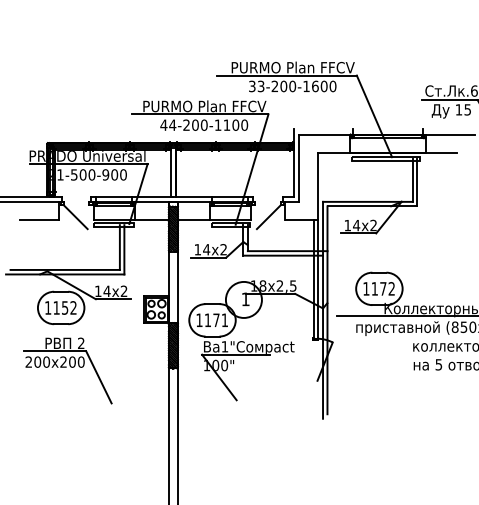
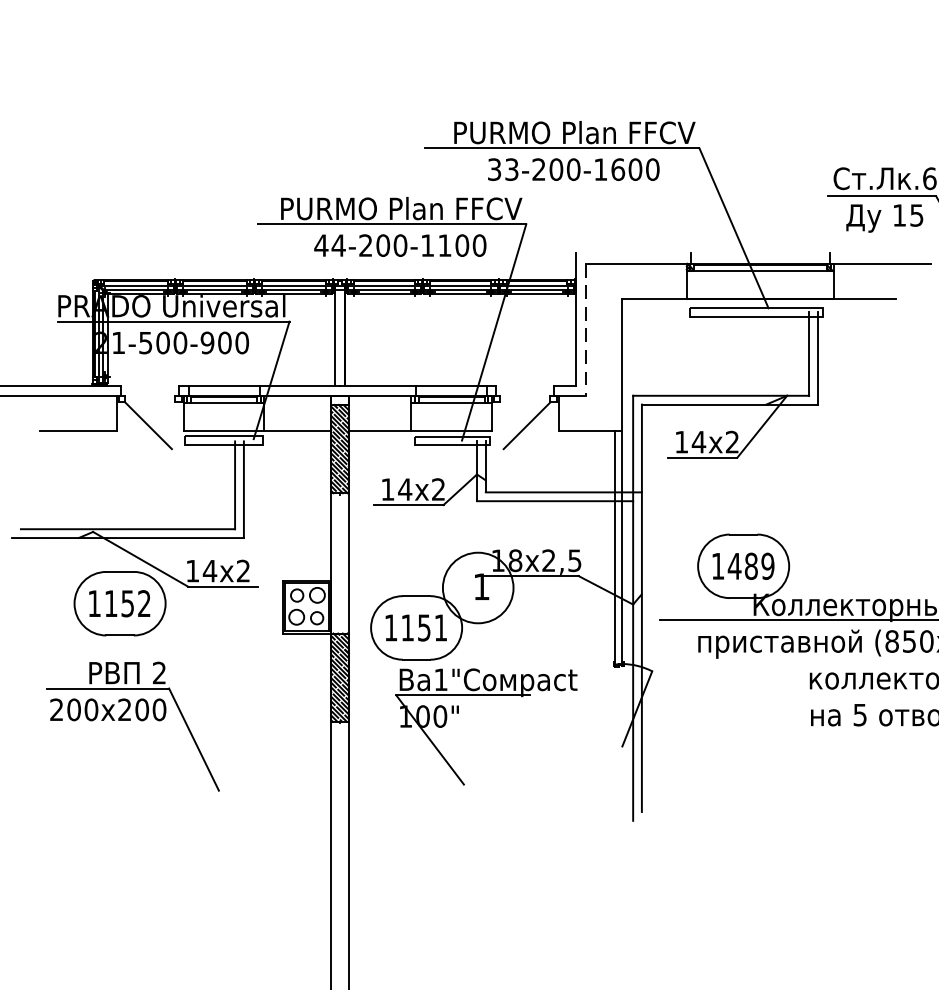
line: (299, 168) -> (587, 330), solid -> dashed
text: (383, 288) -> (751, 565), 1172 -> 1489
text: (216, 320) -> (424, 628), 1171 -> 1151

